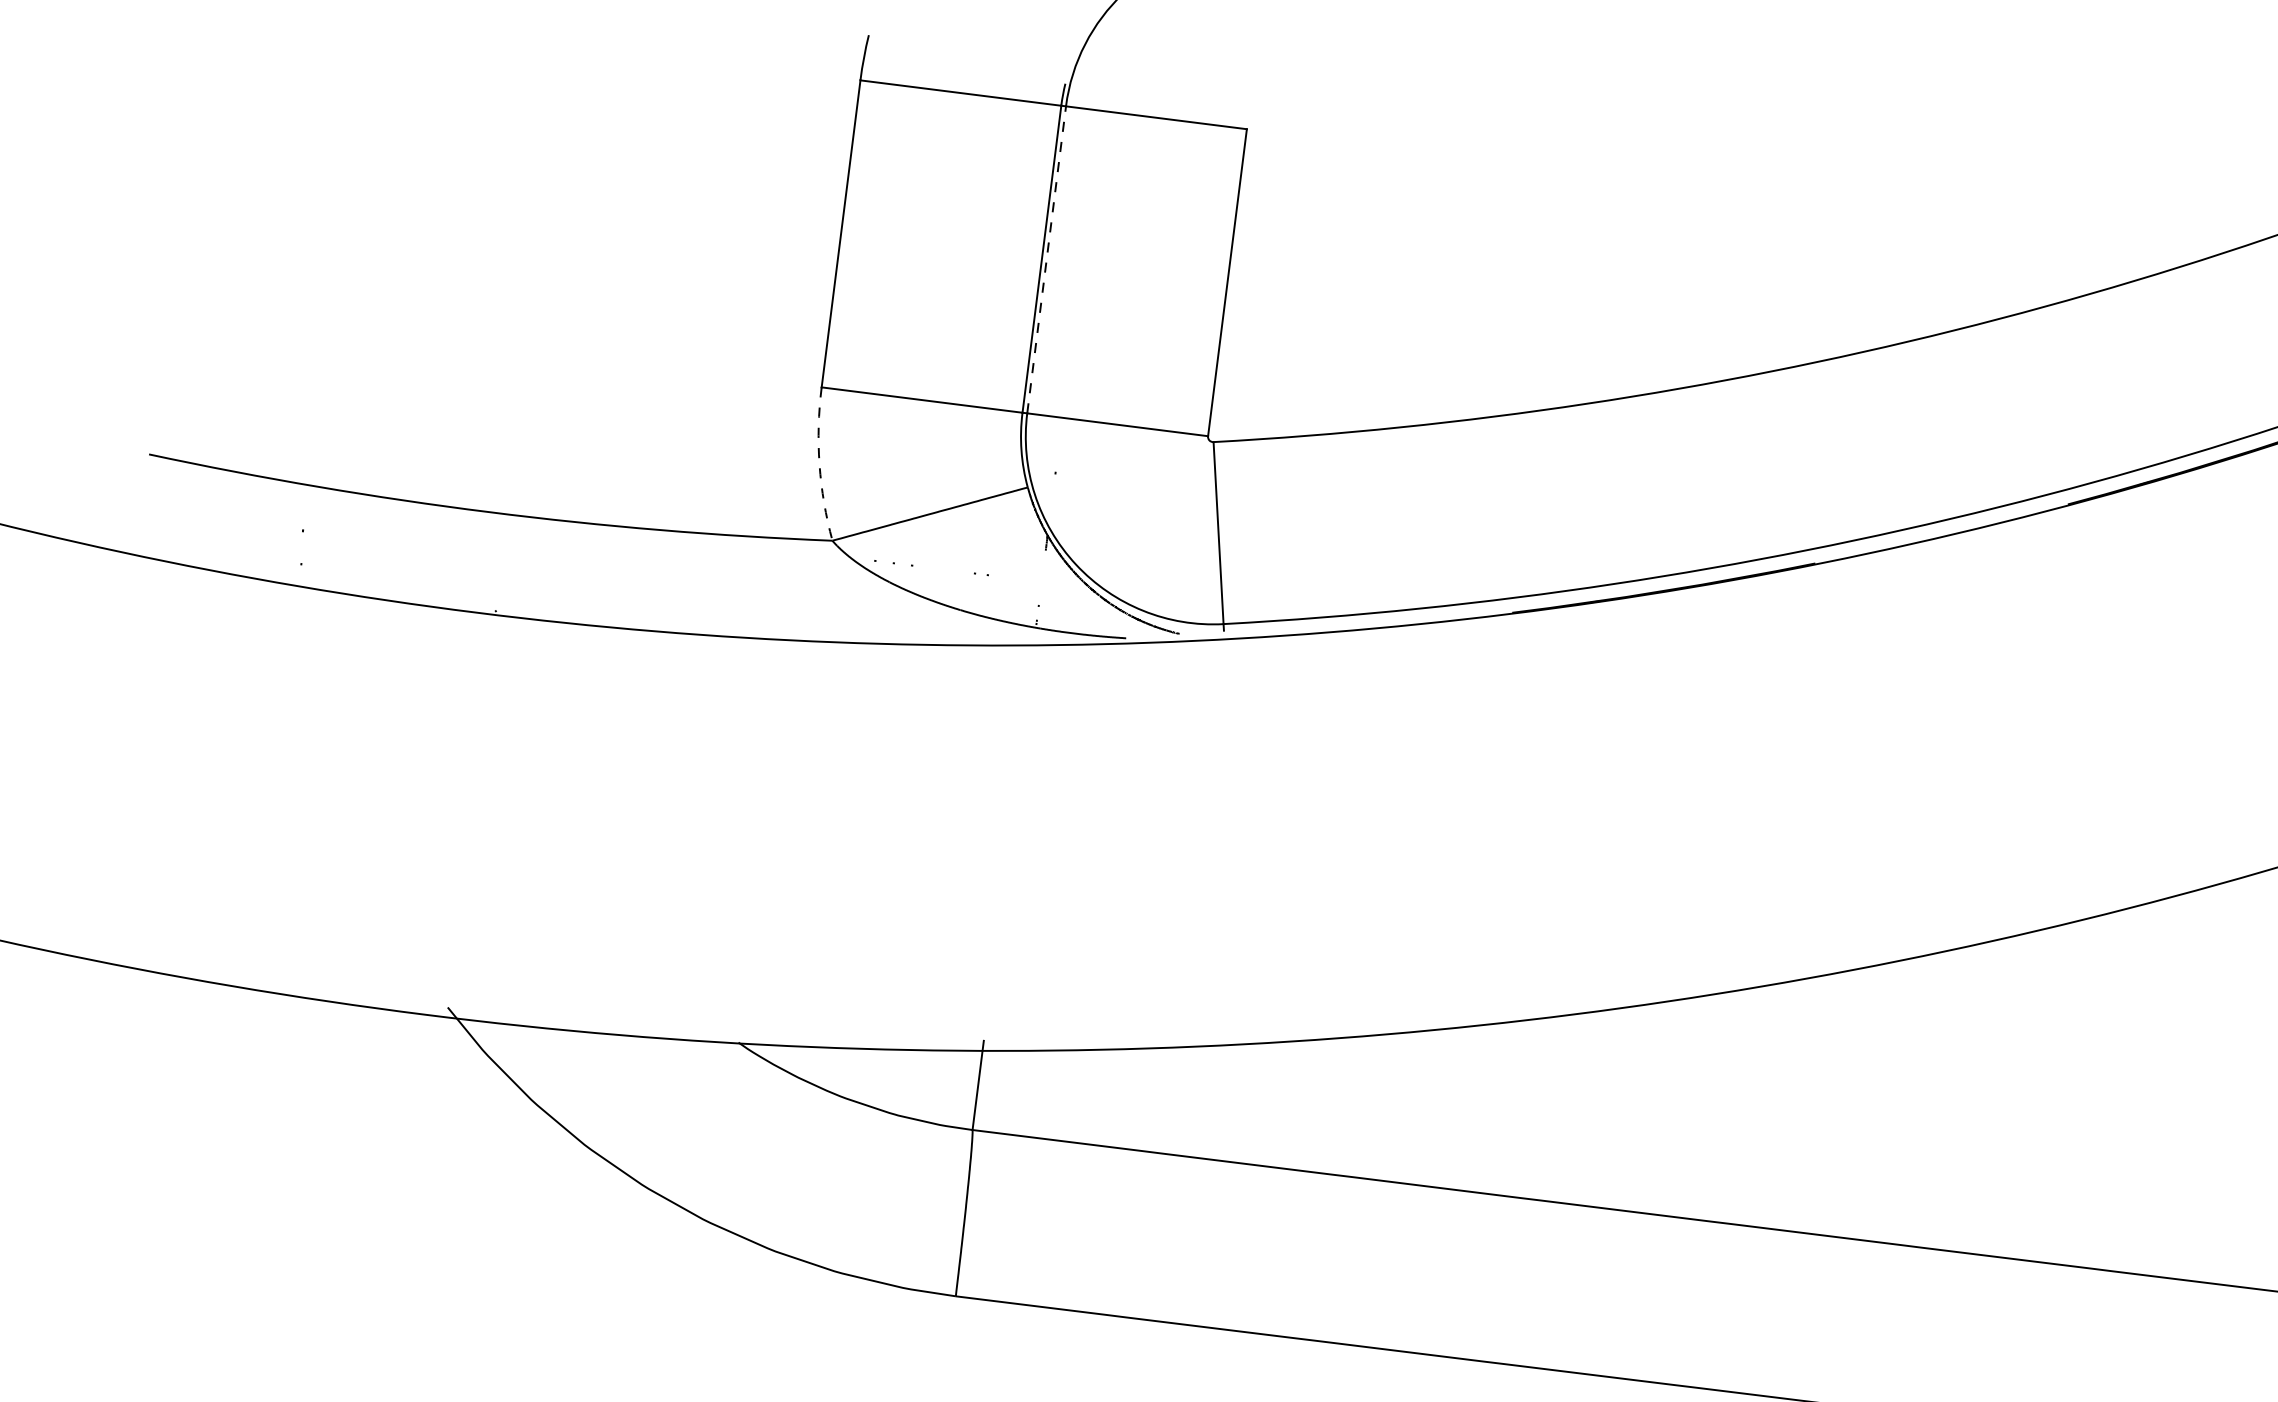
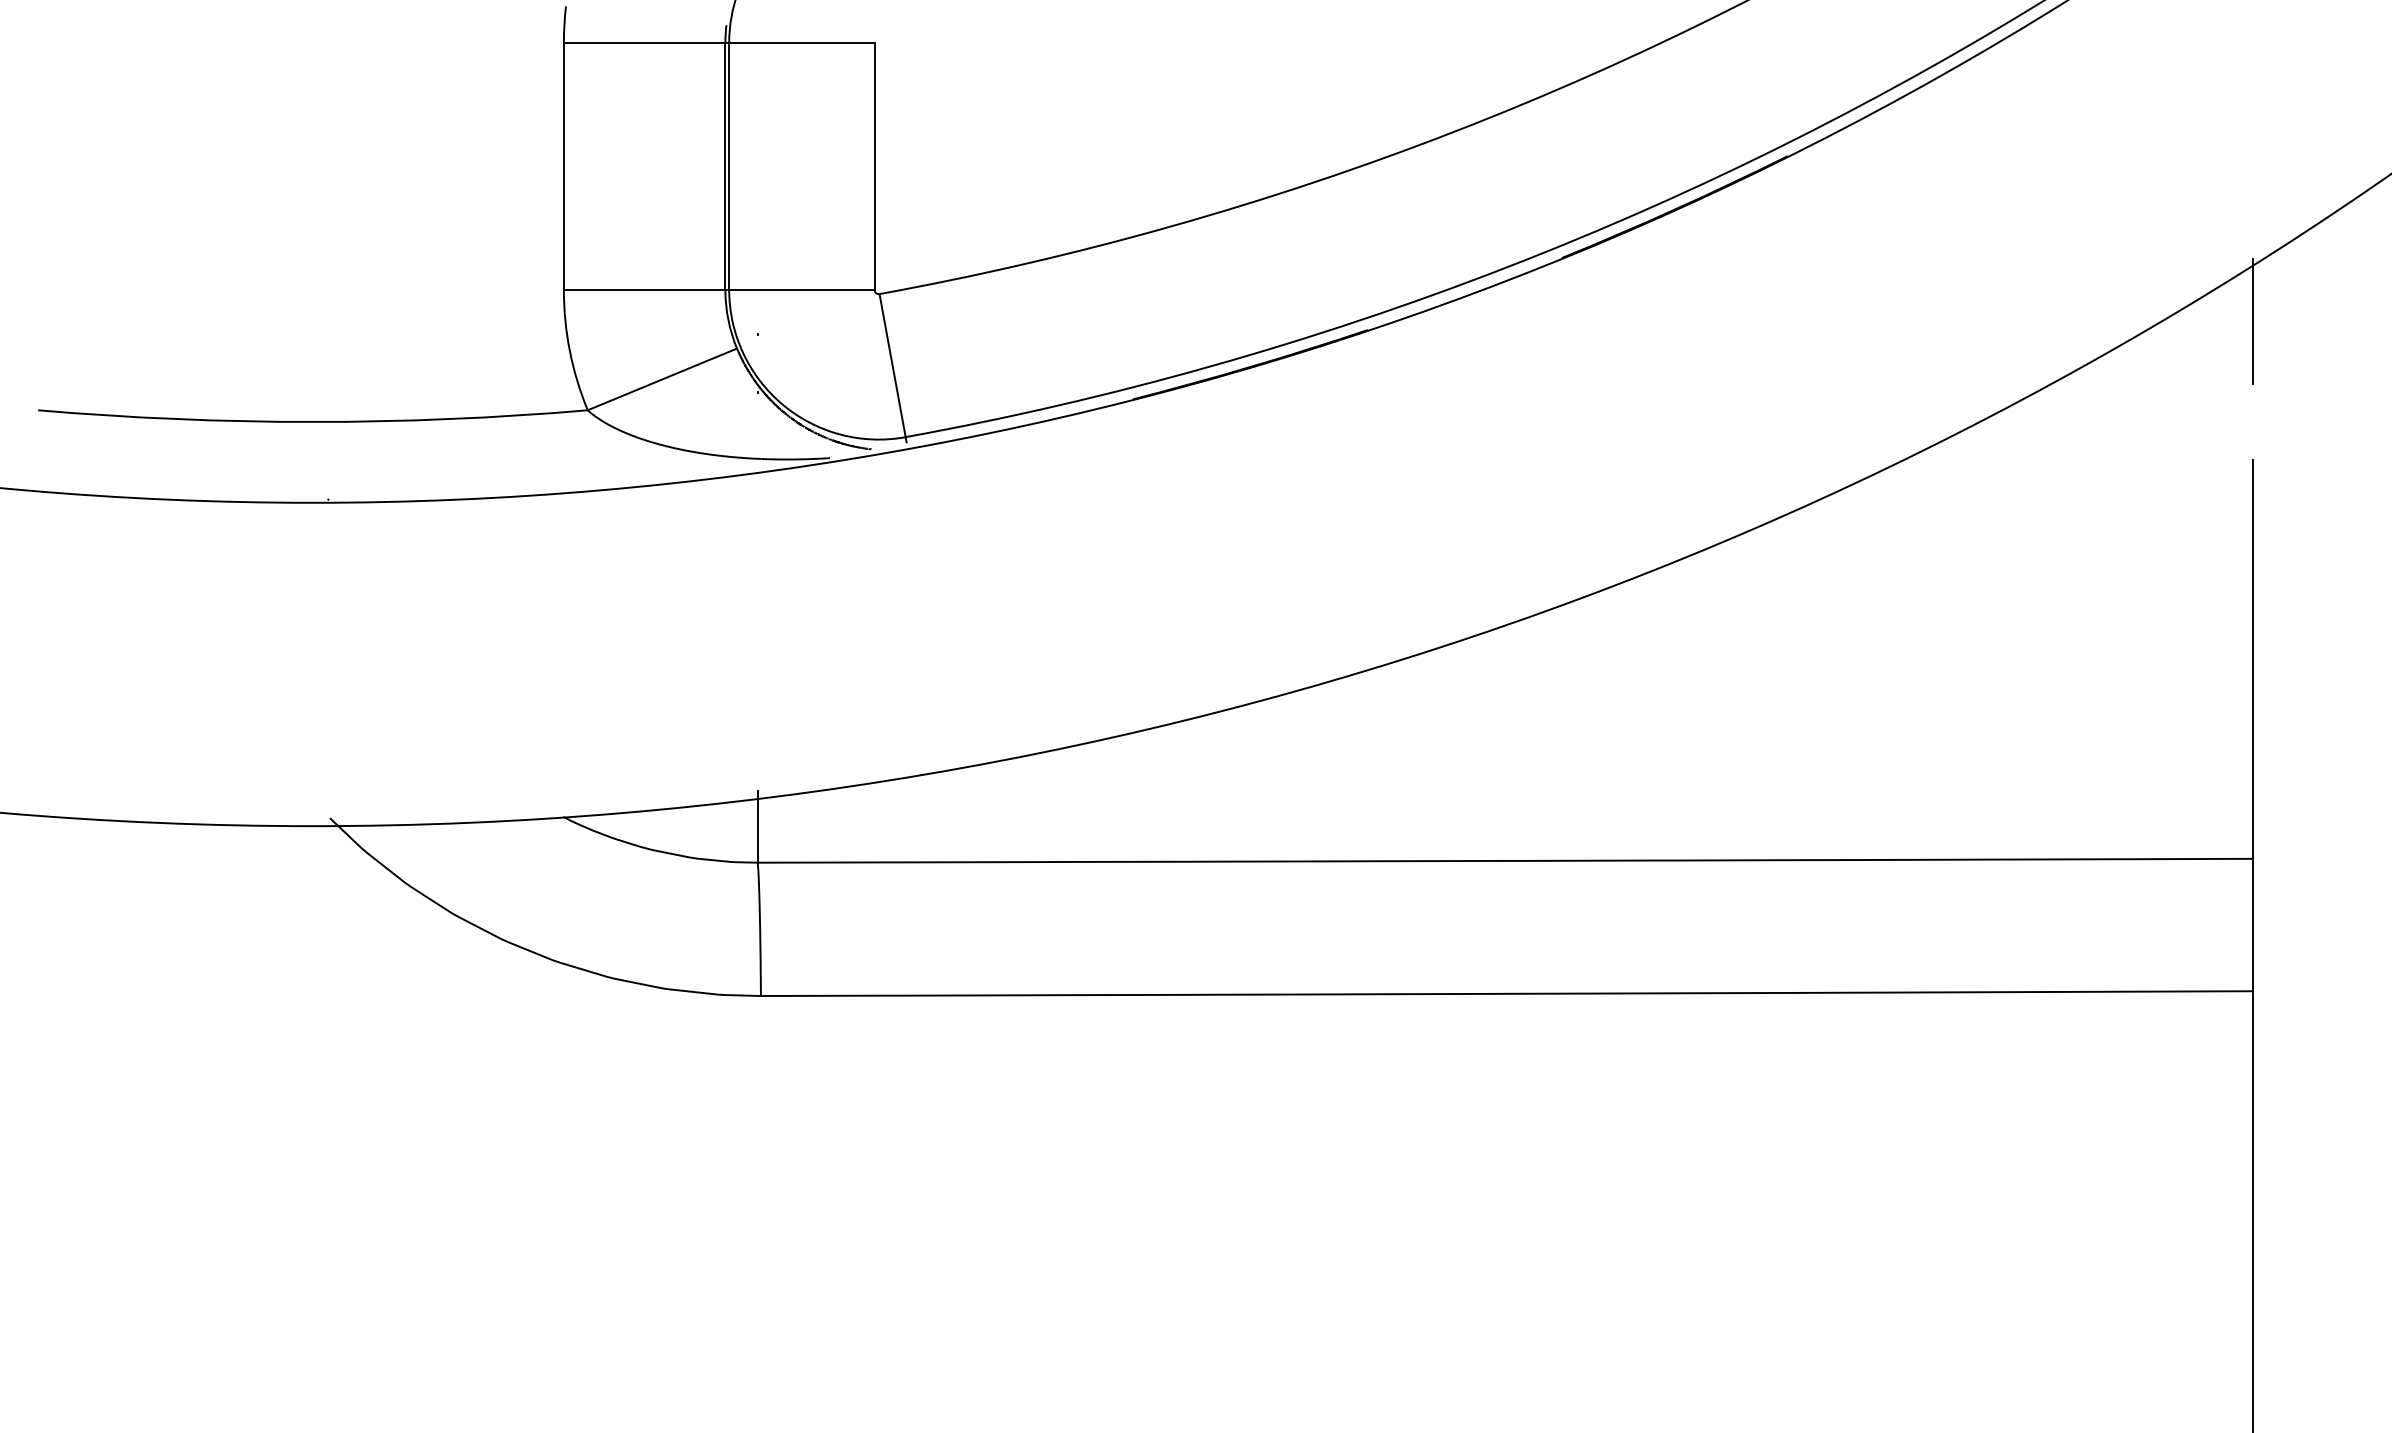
line: (1047, 259) -> (729, 166), dashed -> solid
arc: (819, 464) -> (569, 351), dashed -> solid

